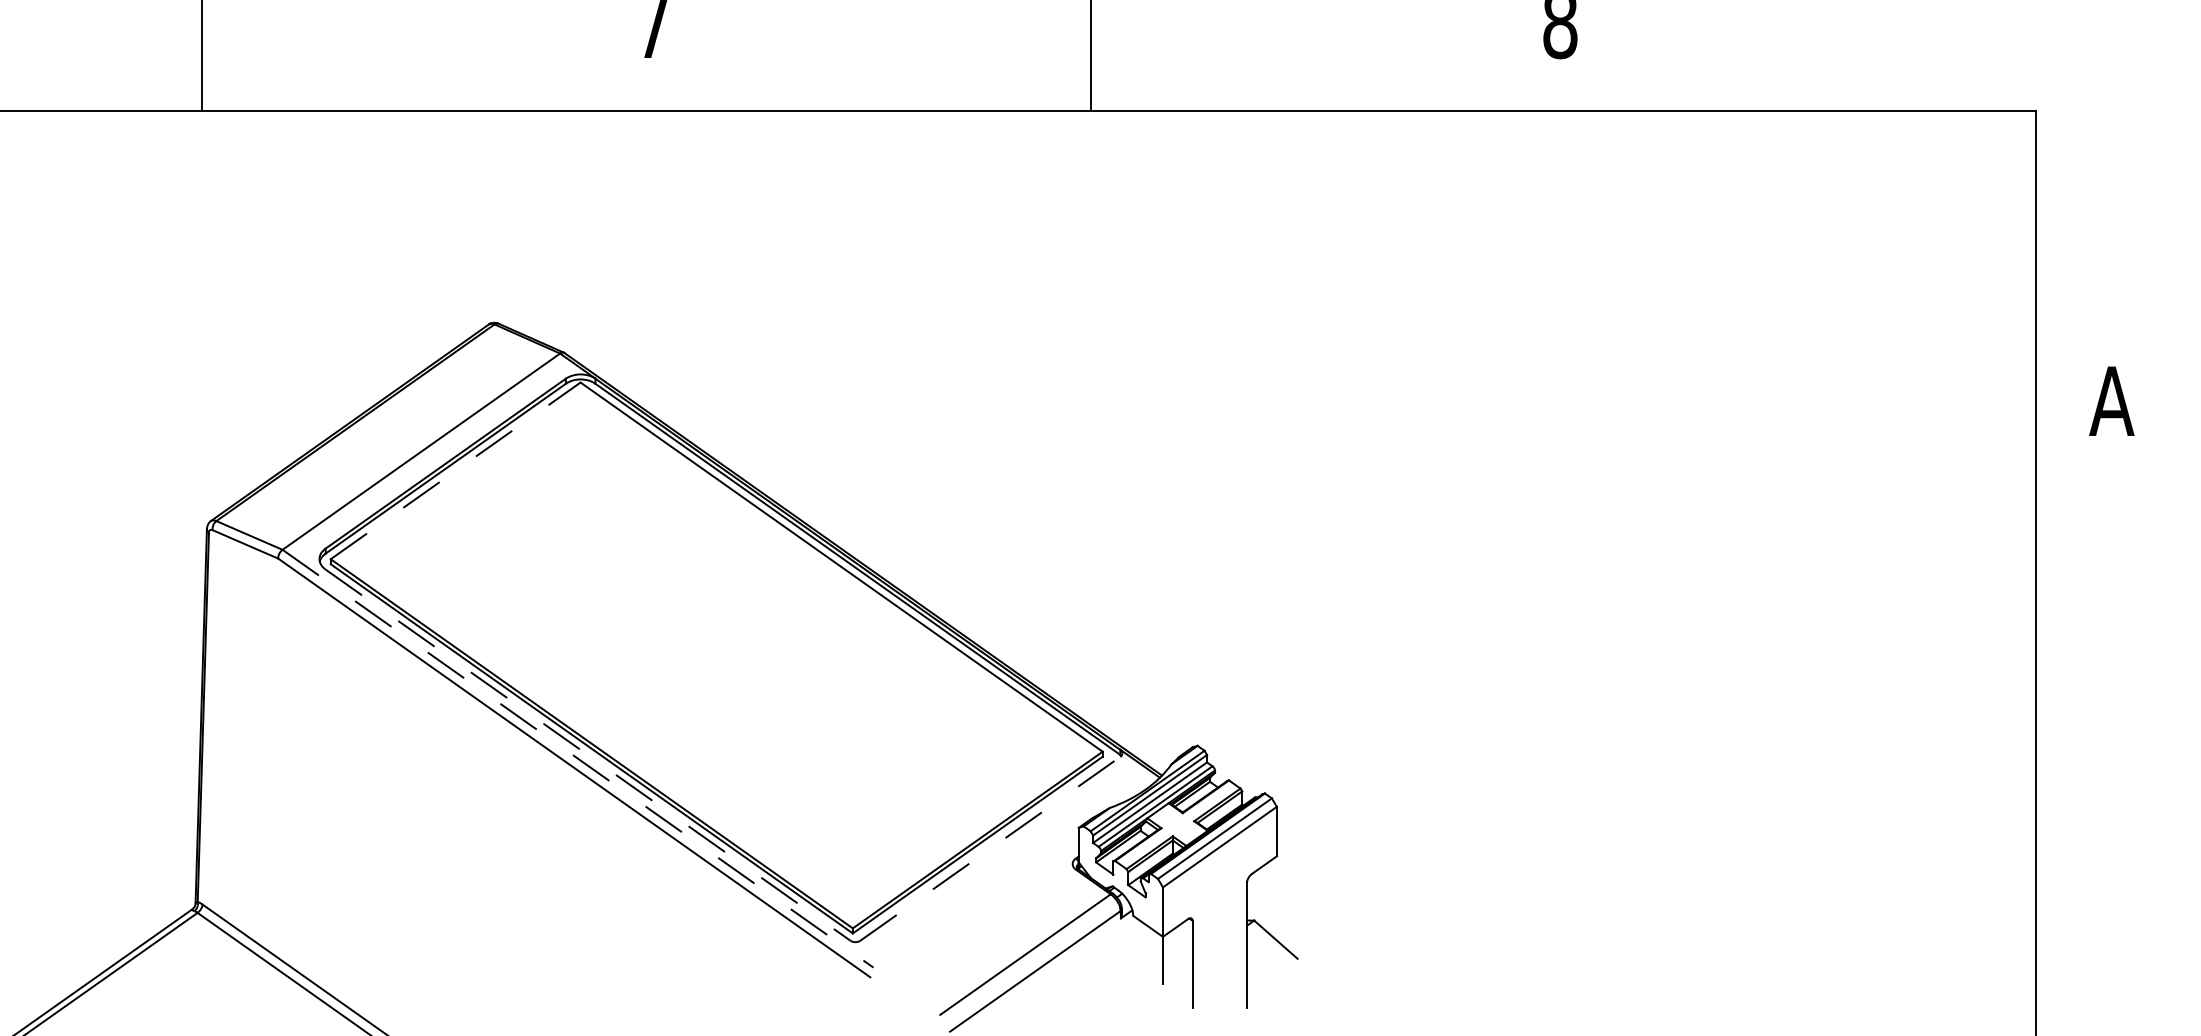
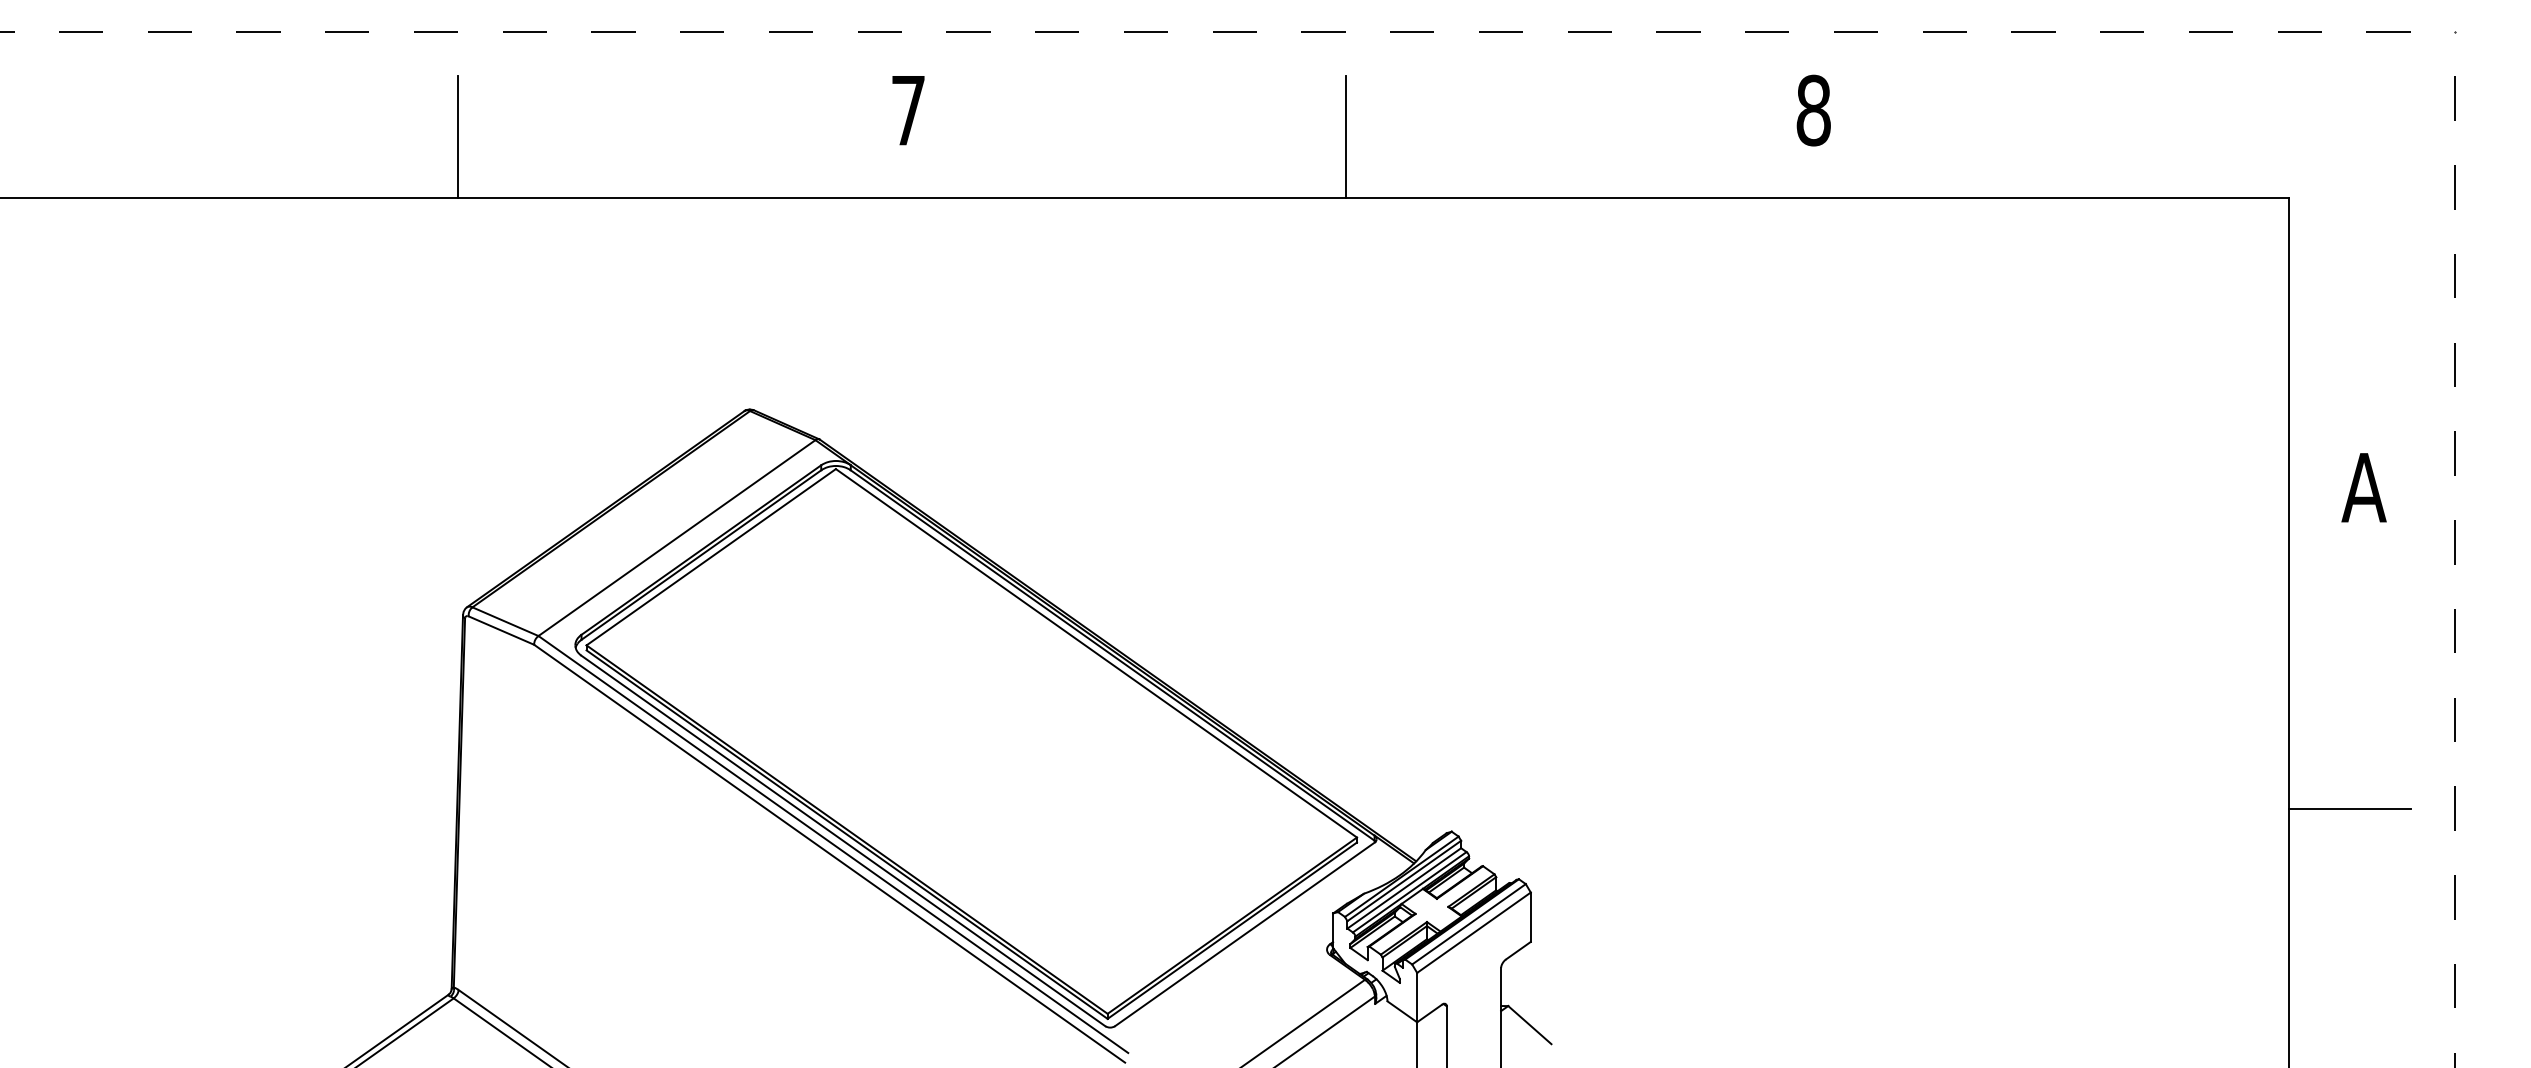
line: (455, 471) -> (711, 557), dashed -> solid
line: (2097, 722) -> (2349, 808), added
line: (588, 754) -> (843, 840), dashed -> solid
line: (578, 758) -> (833, 844), dashed -> solid
line: (989, 848) -> (1244, 934), dashed -> solid

